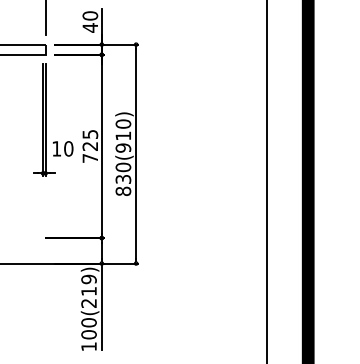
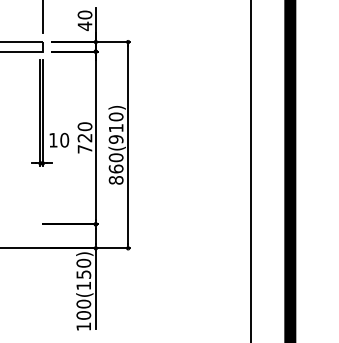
text: (89, 134) -> (84, 126), 725 -> 720
text: (122, 178) -> (115, 168), 830(910) -> 860(910)
text: (88, 291) -> (83, 274), 100(219) -> 100(150)

